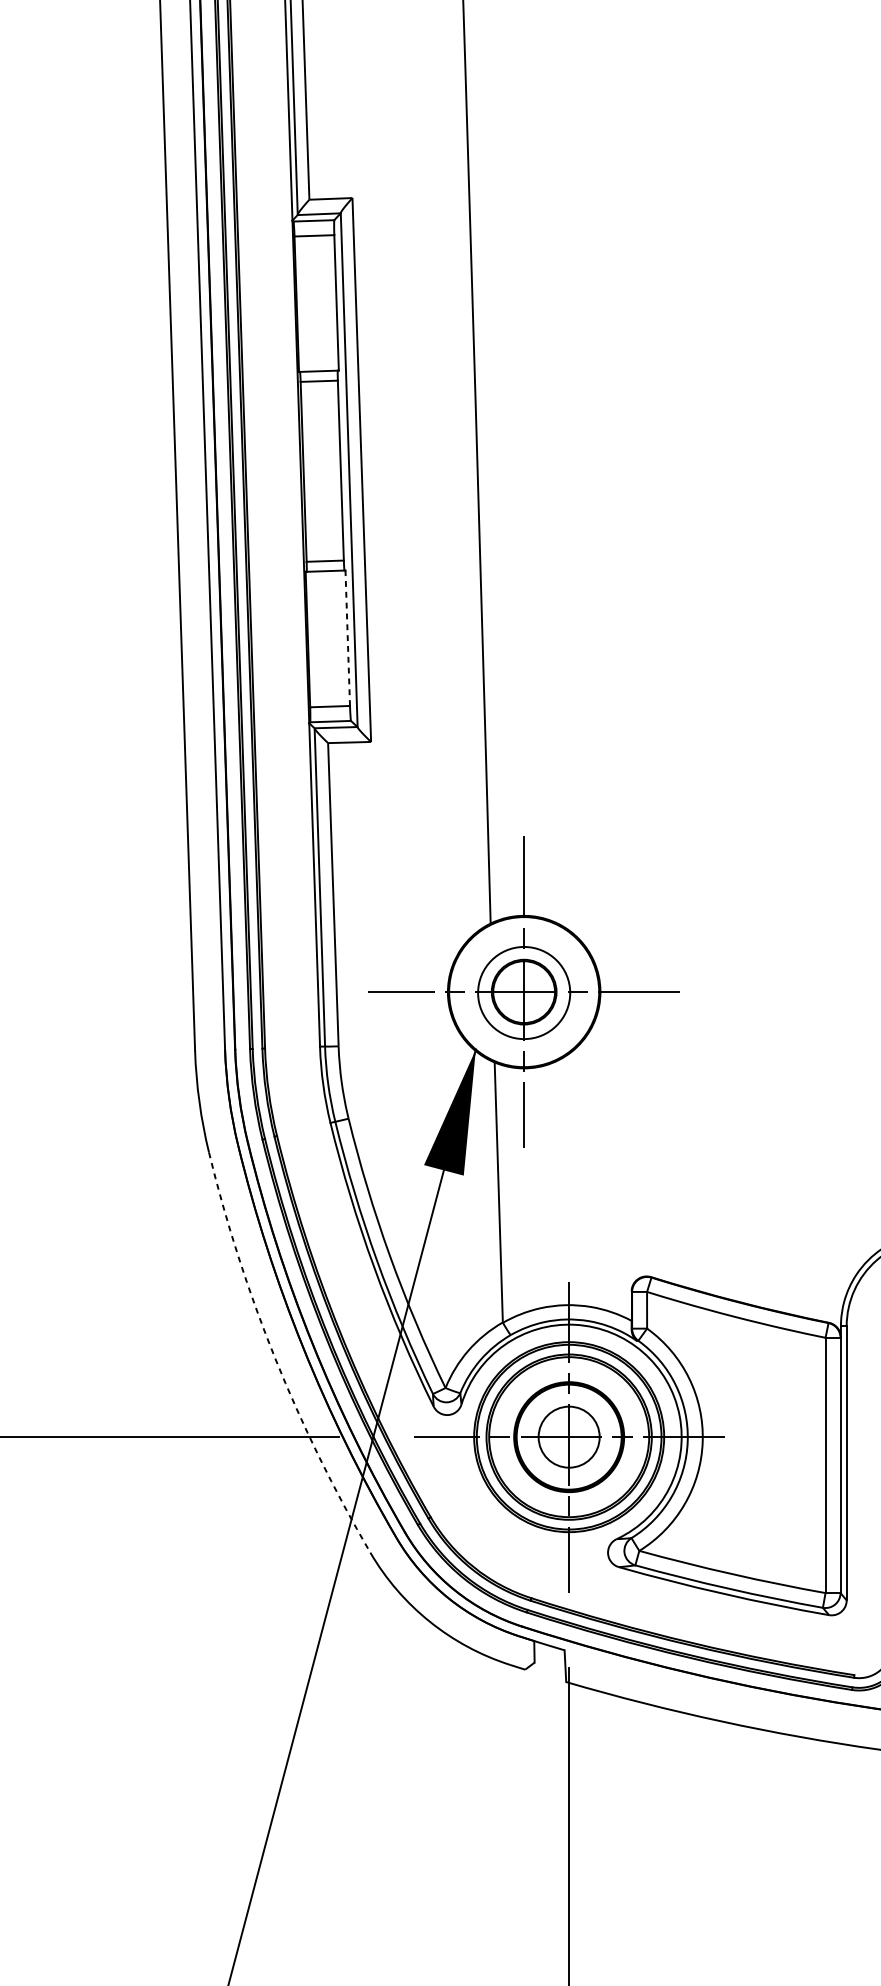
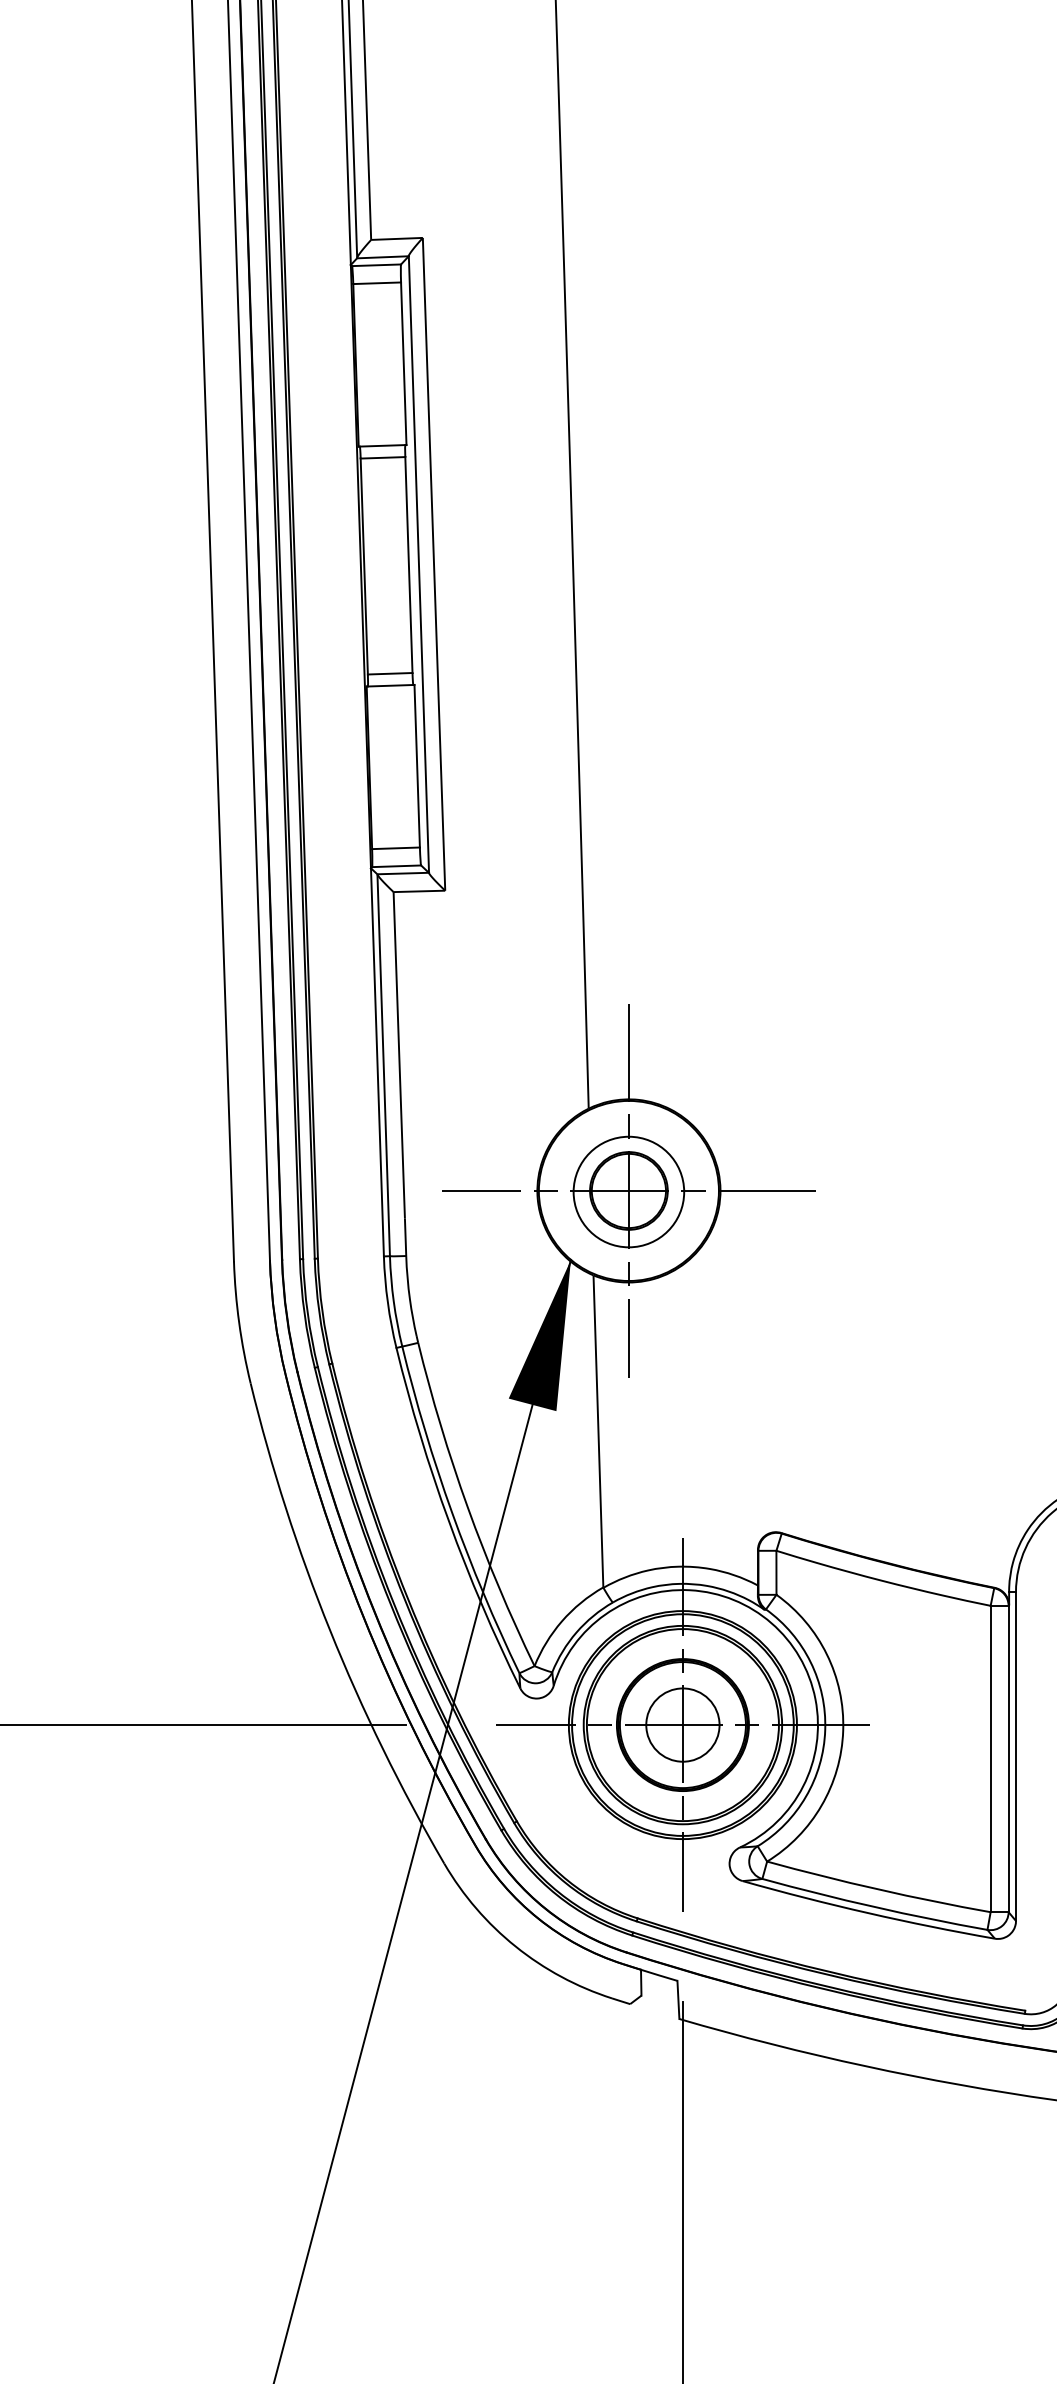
line: (348, 637) -> (417, 765), dashed -> solid
arc: (275, 1358) -> (330, 1630), dashed -> solid

